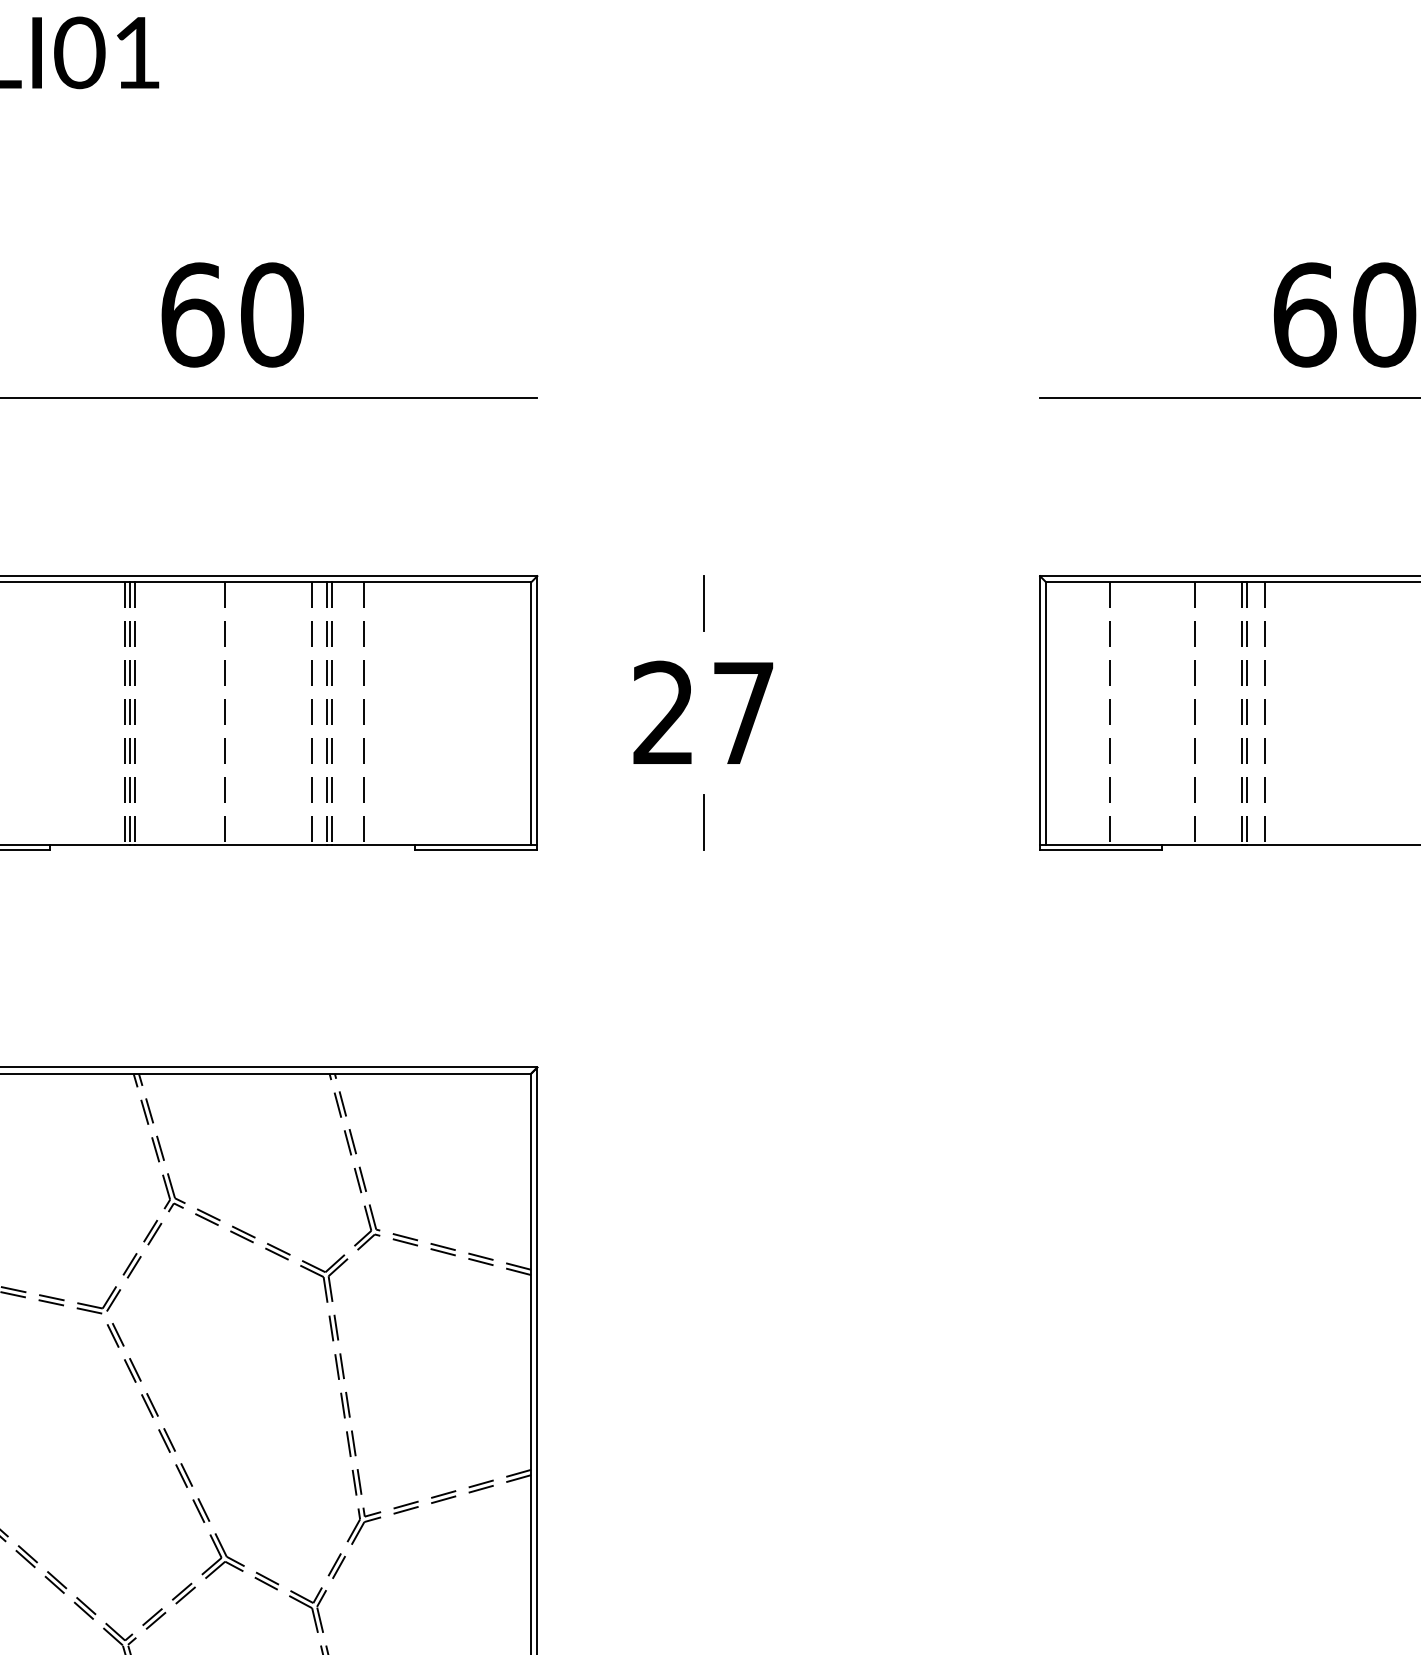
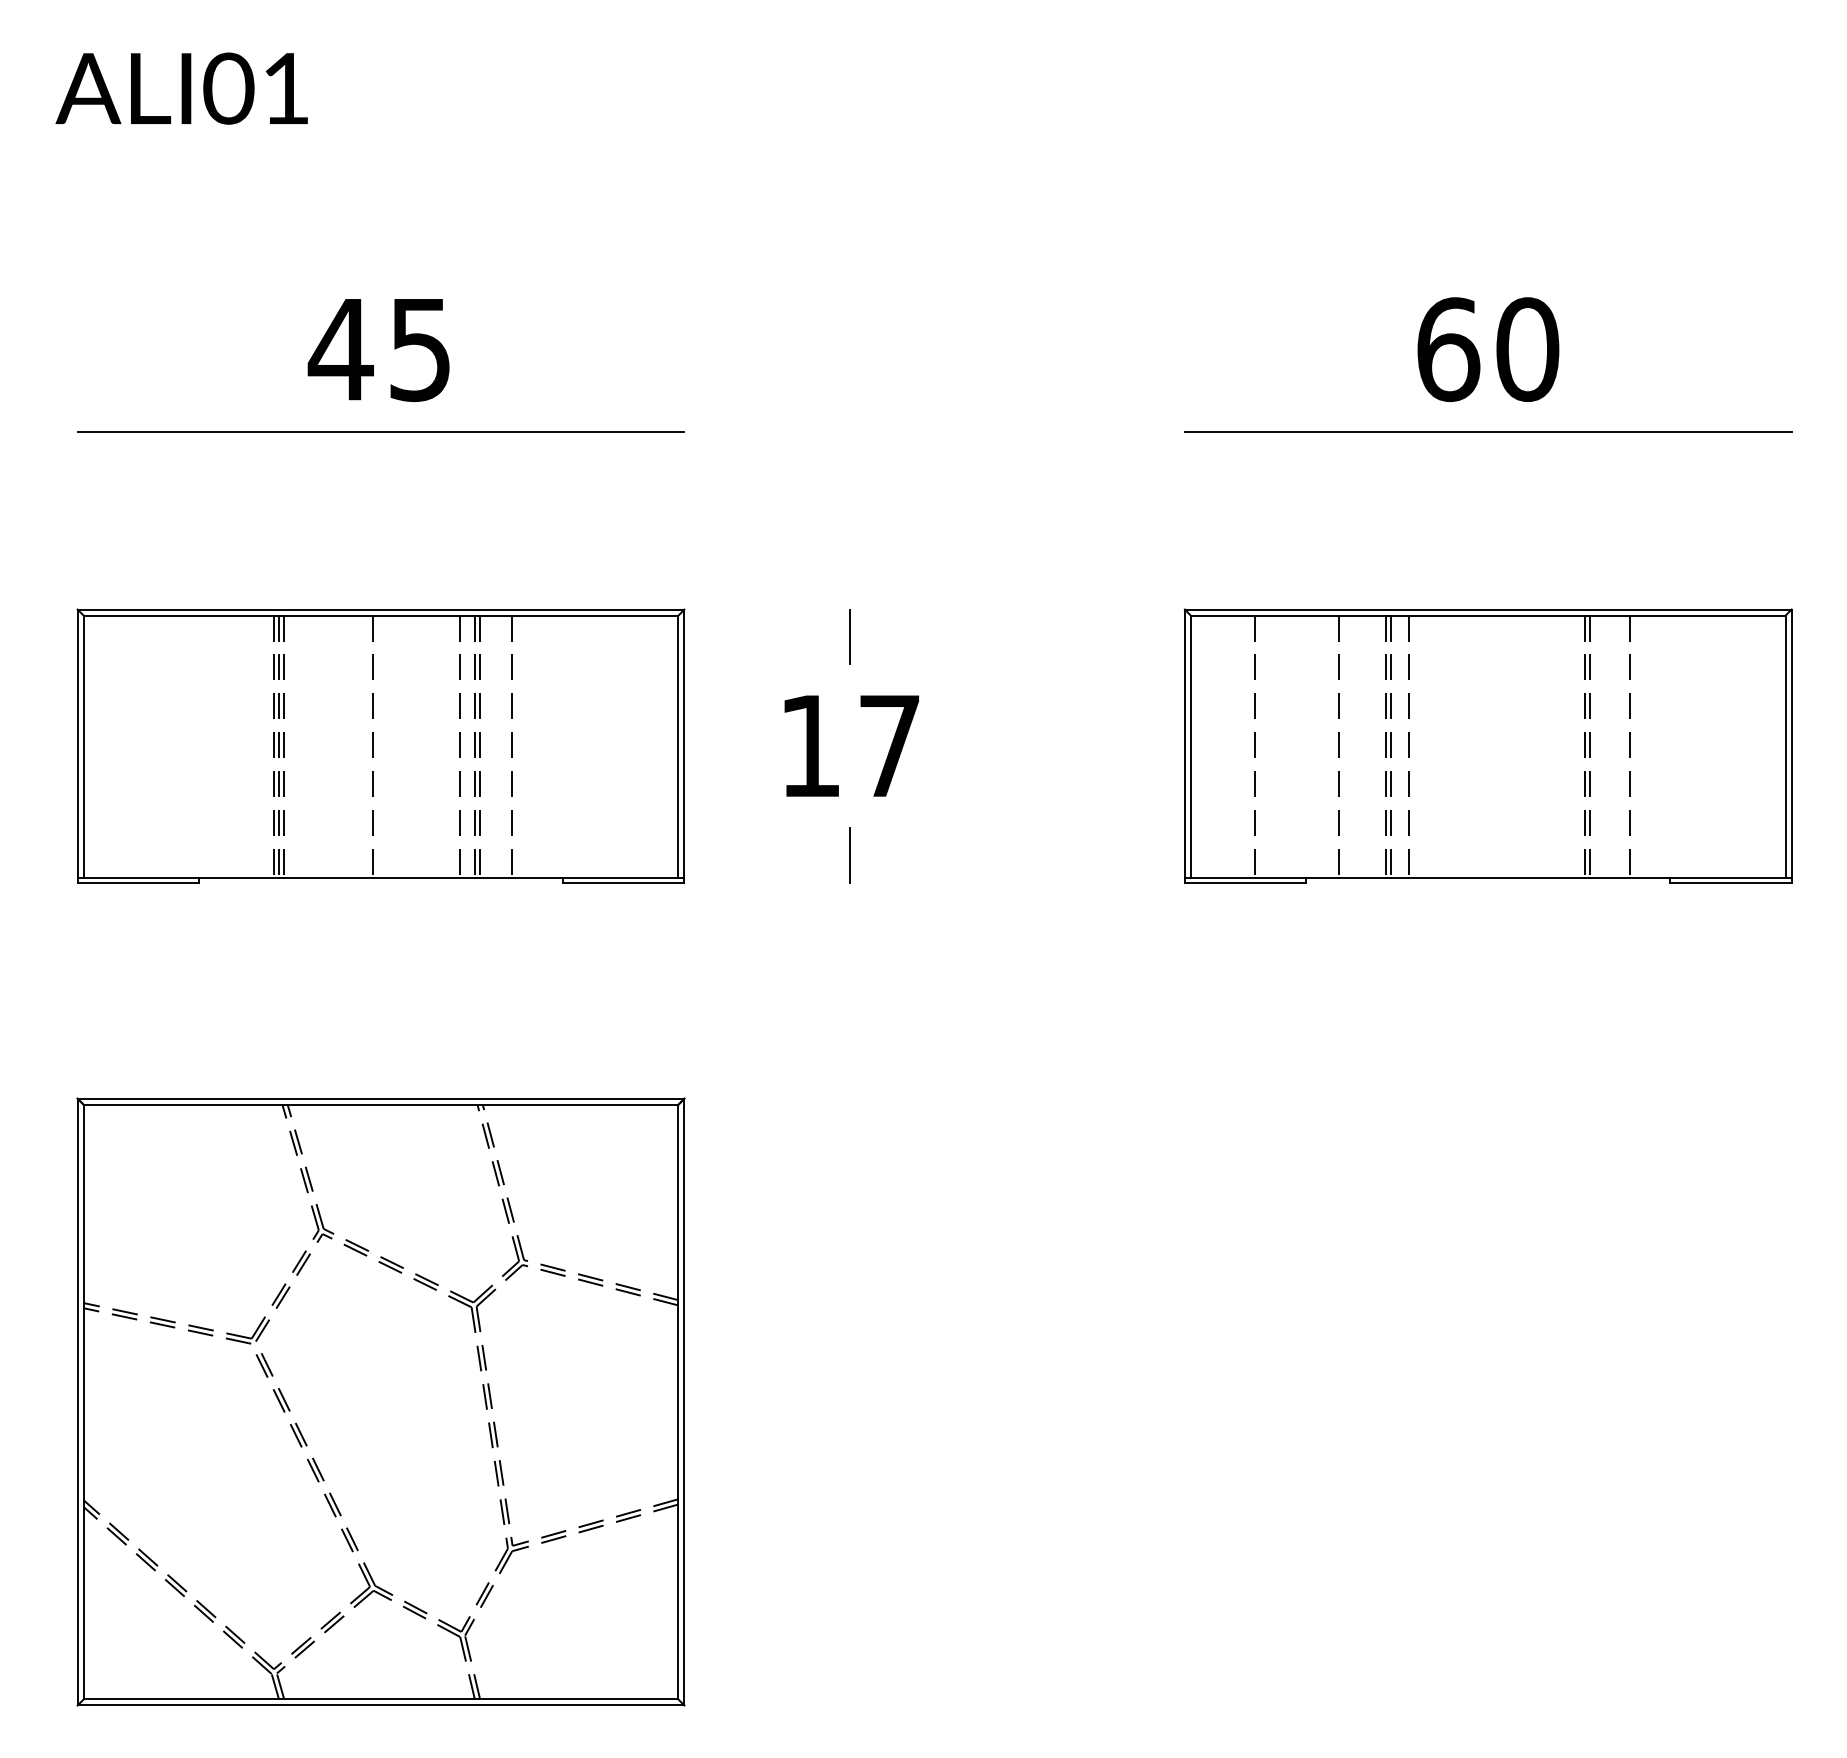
text: (231, 314) -> (379, 349), 60 -> 45
text: (663, 711) -> (809, 744), 27 -> 17

